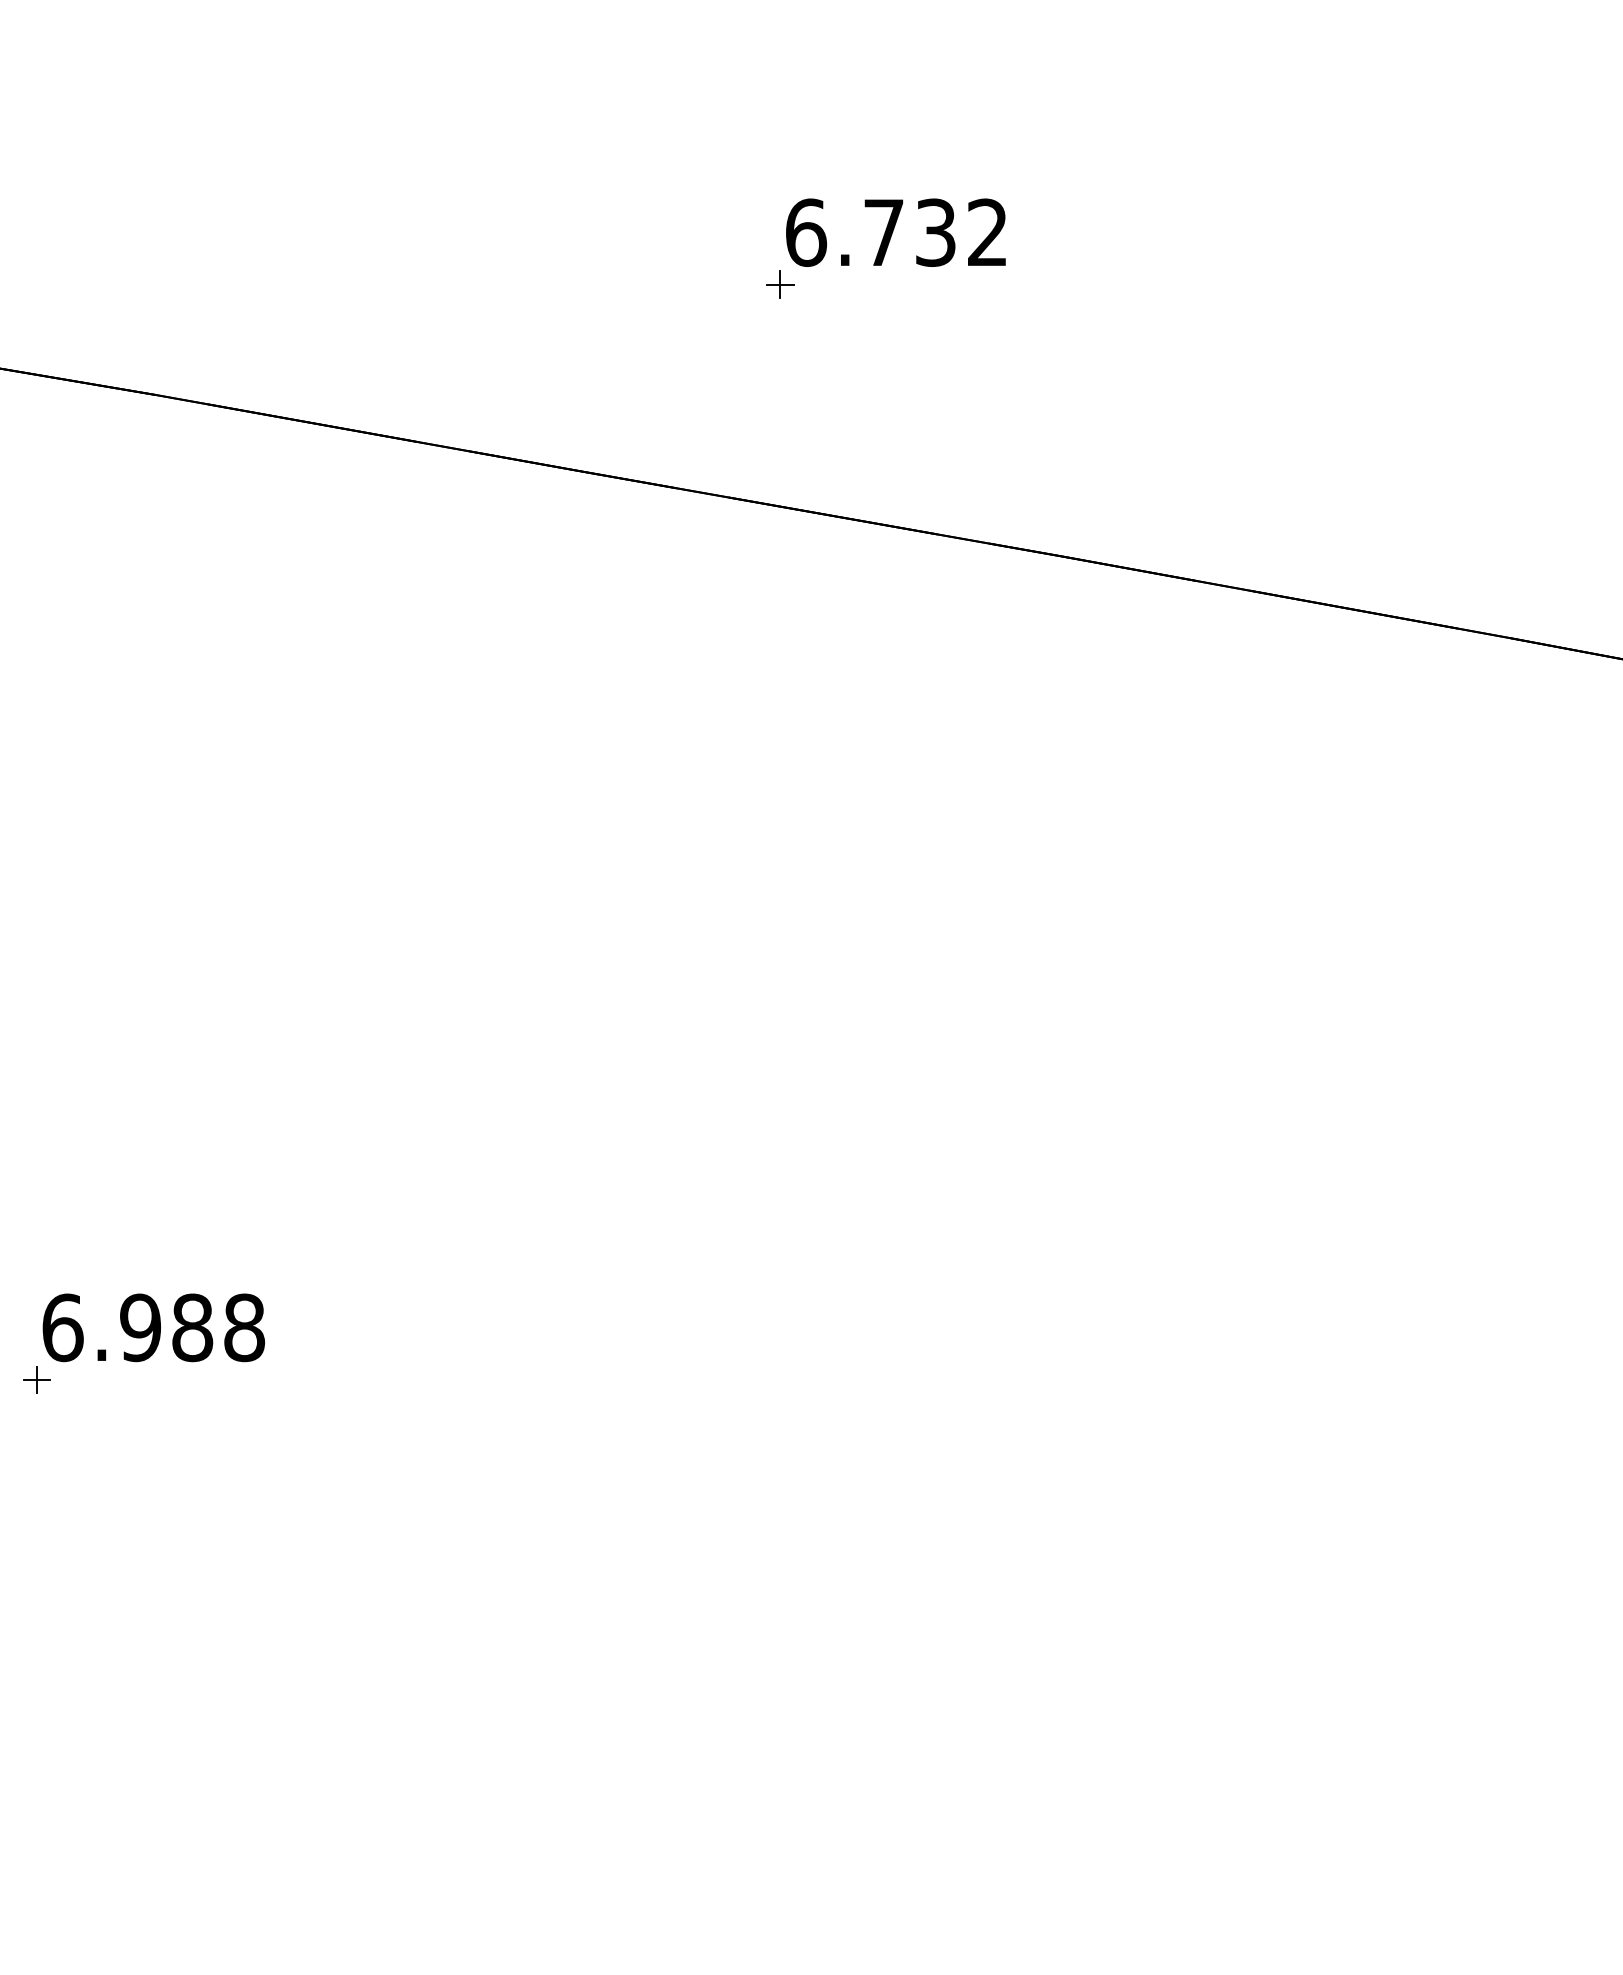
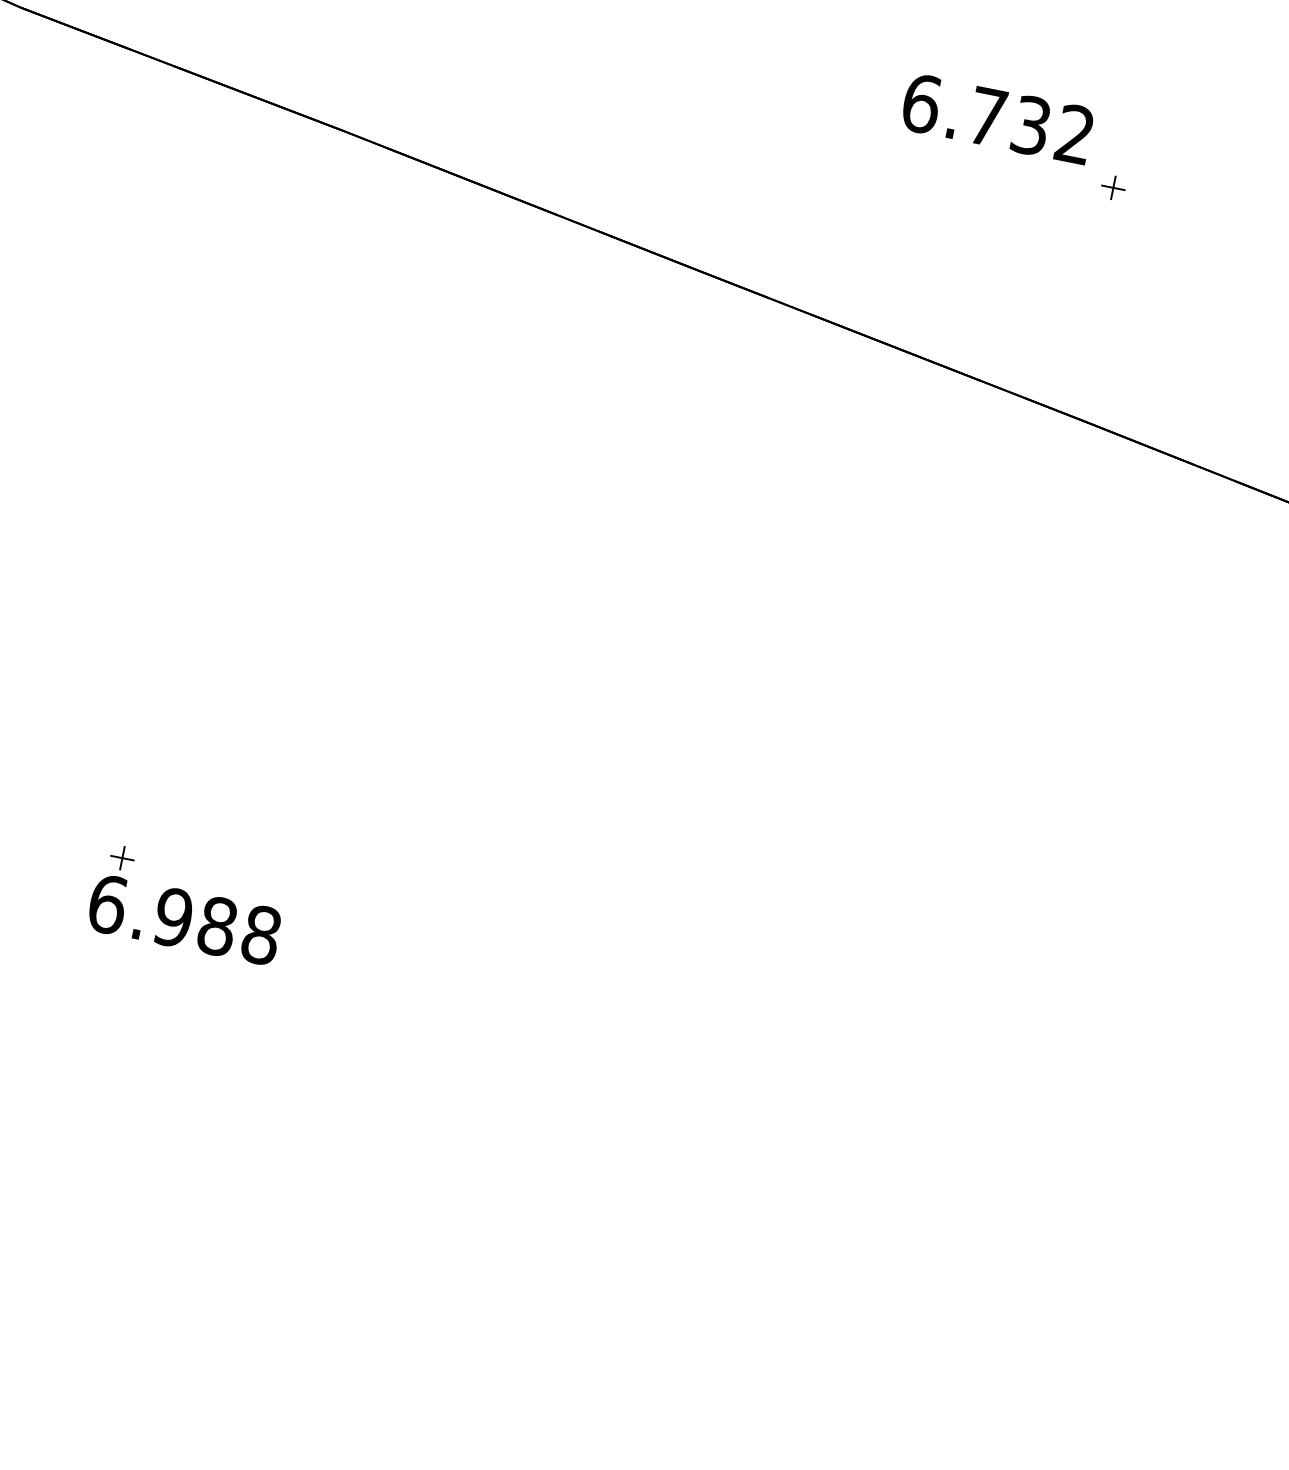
part: (780, 284) -> (1113, 187), moved
part: (36, 1379) -> (122, 857), moved

